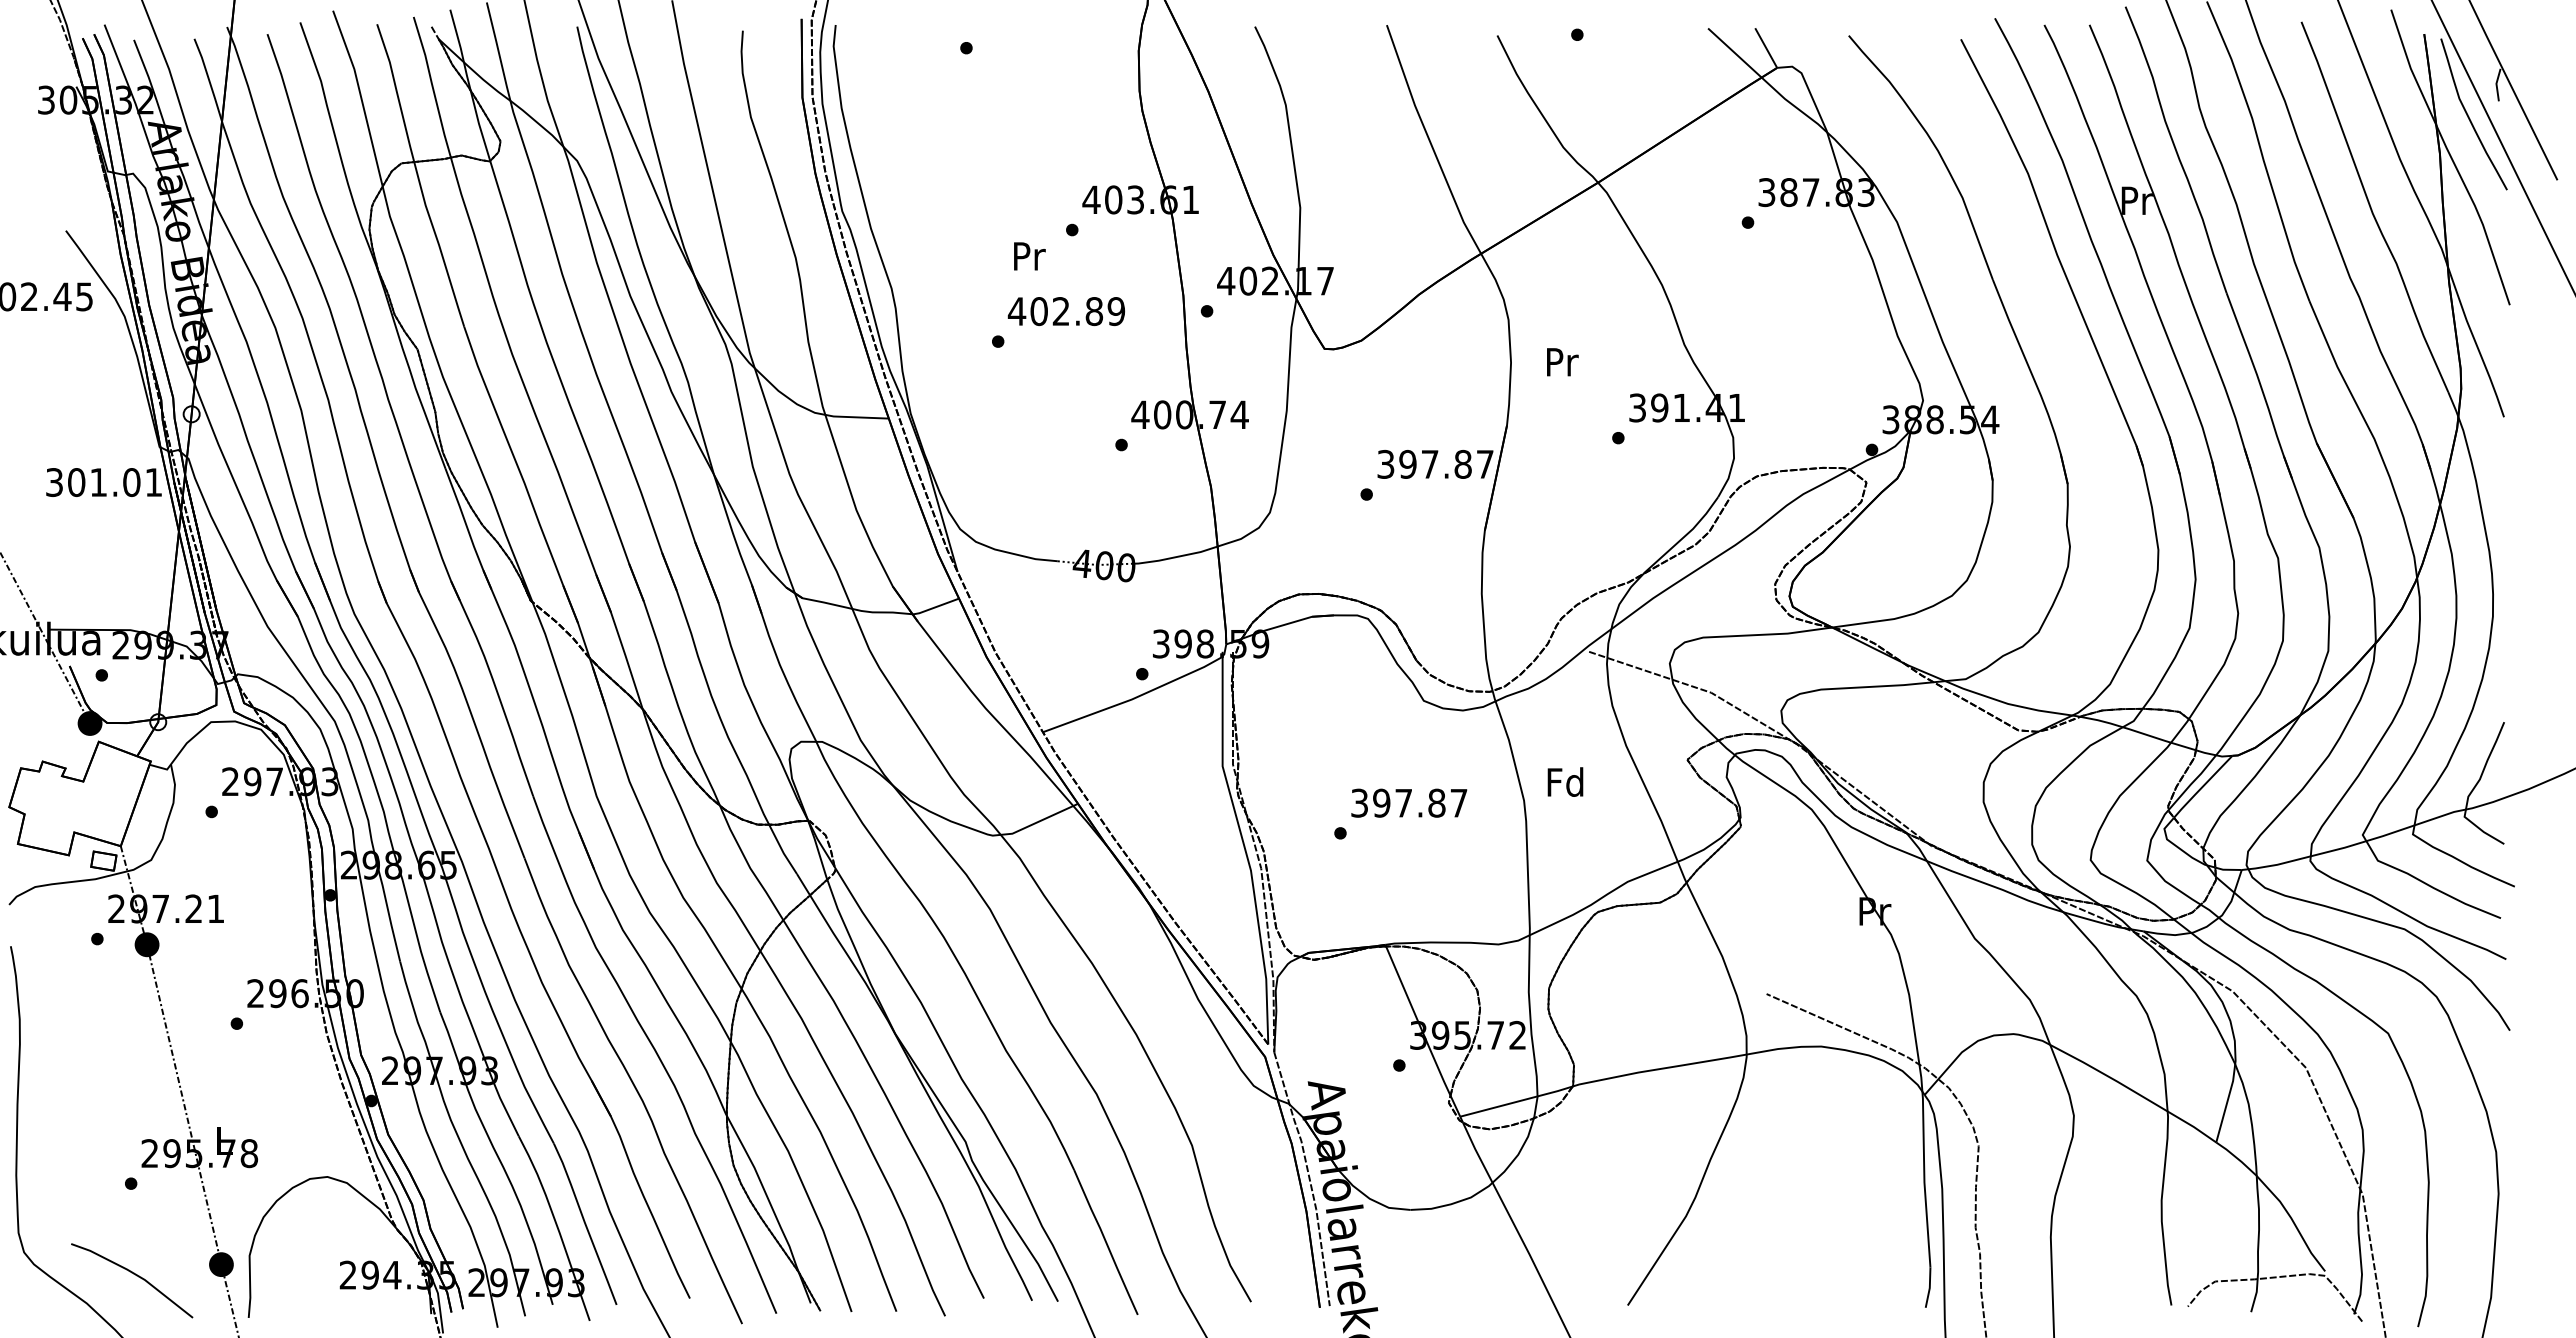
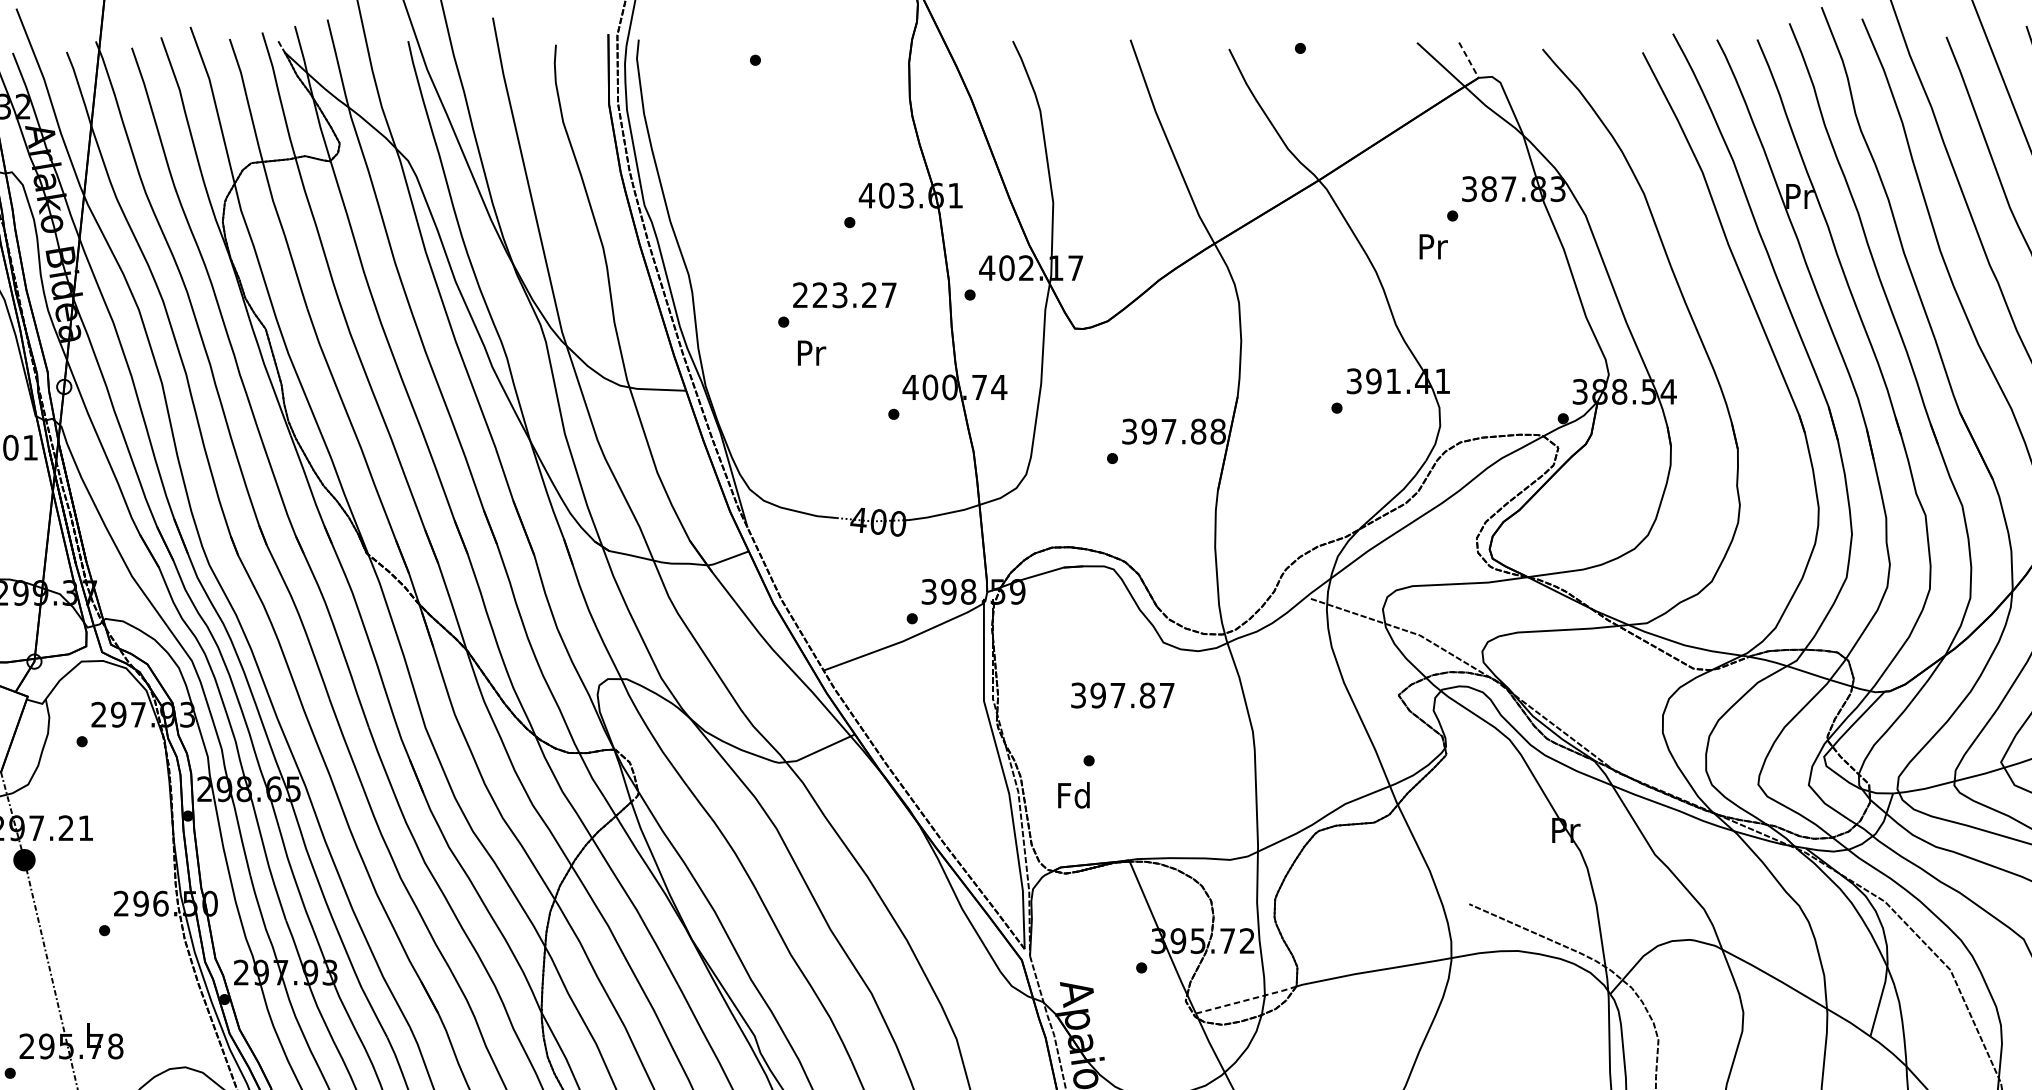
line: (1766, 48) -> (1469, 60), solid -> dashed
text: (1029, 256) -> (811, 353), moved
text: (1066, 311) -> (844, 295), 402.89 -> 223.27
text: (1562, 362) -> (1433, 247), moved
text: (1484, 463) -> (1217, 430), 397.87 -> 397.88
text: (1565, 781) -> (1073, 794), moved
text: (1409, 802) -> (1123, 694), moved
line: (1517, 1101) -> (1247, 1000), solid -> dashed

